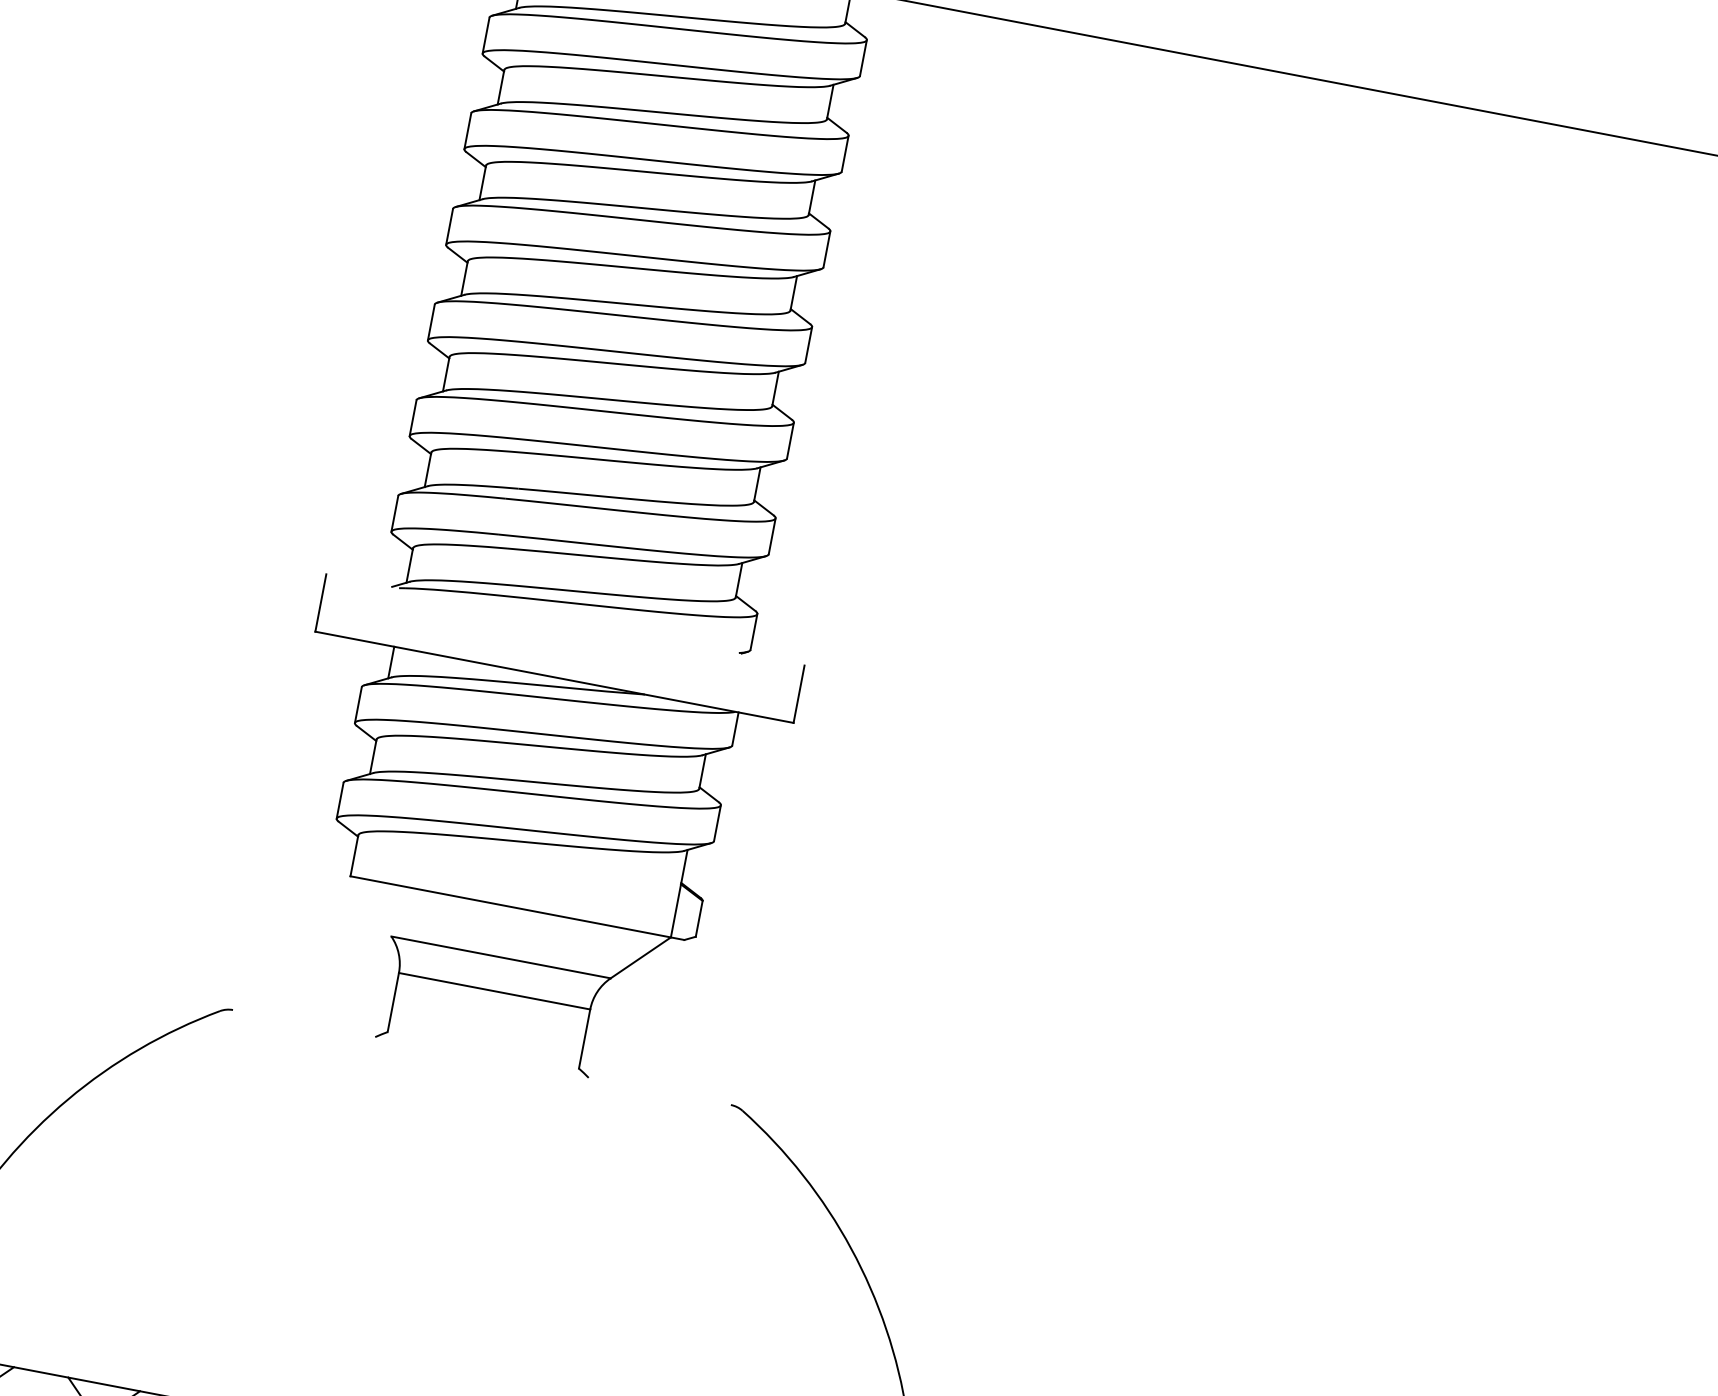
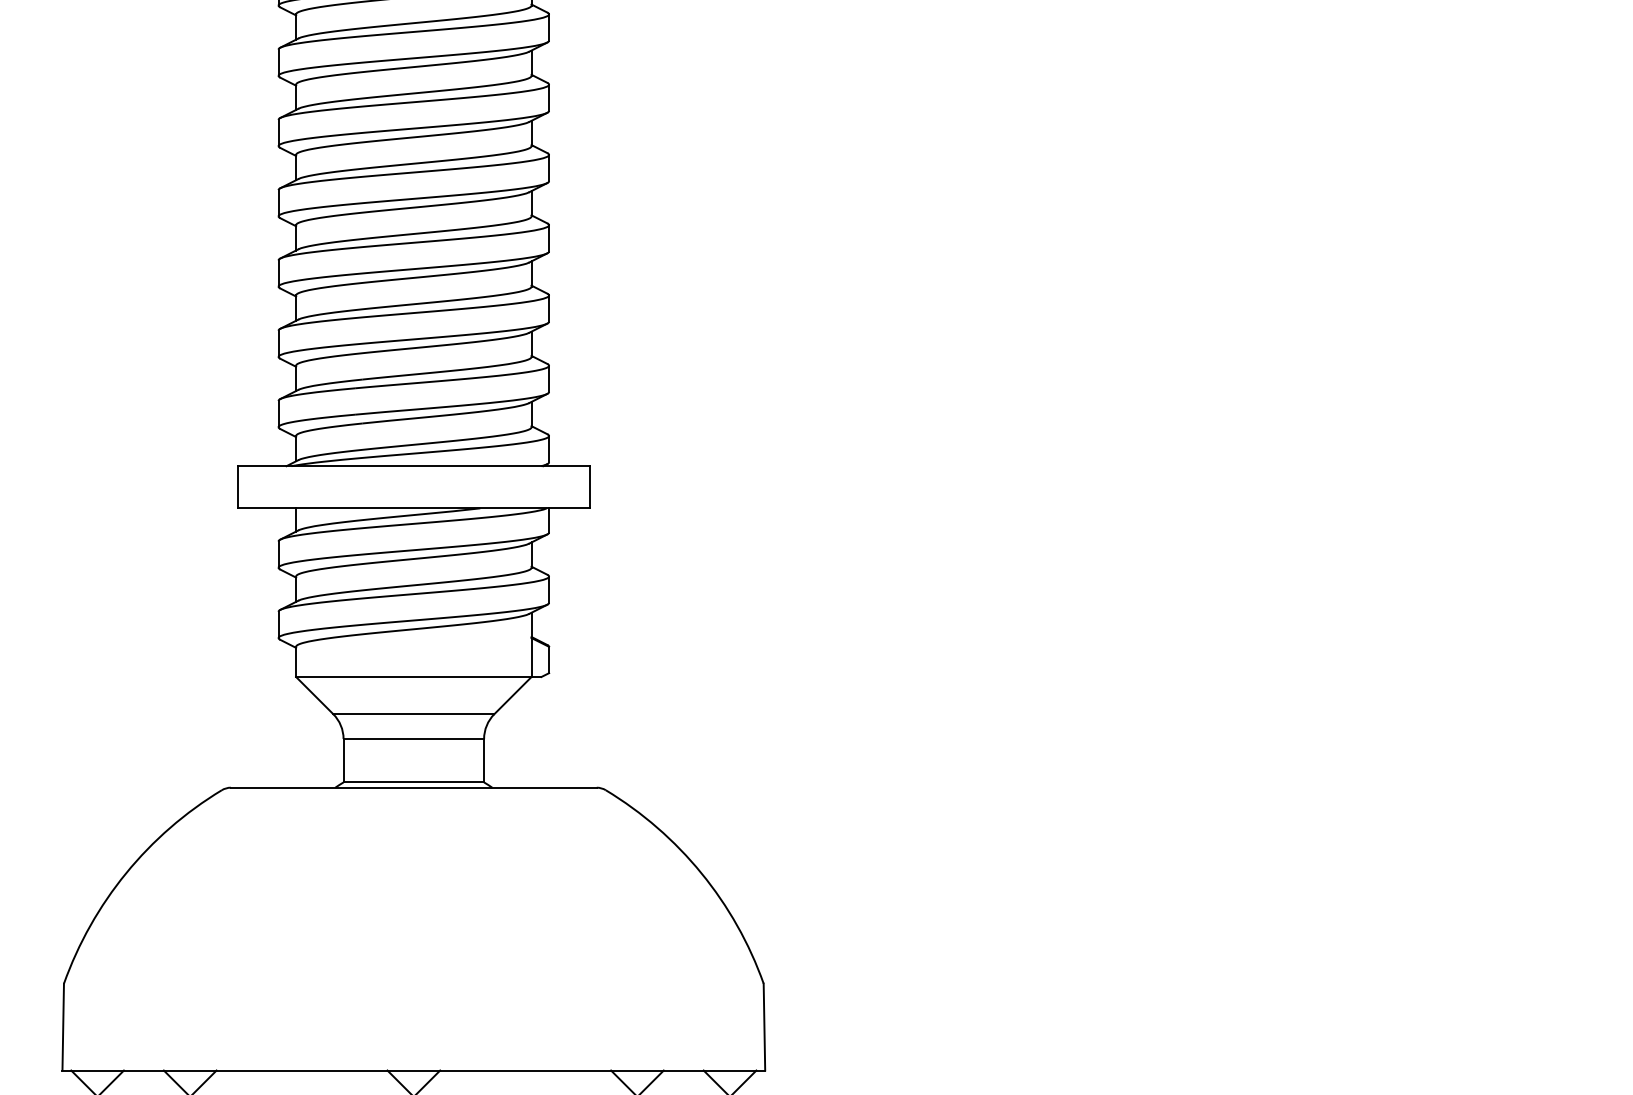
line: (564, 620) -> (413, 466), added
line: (370, 906) -> (314, 695), added
line: (482, 1050) -> (413, 782), added
line: (481, 1057) -> (413, 787), added

